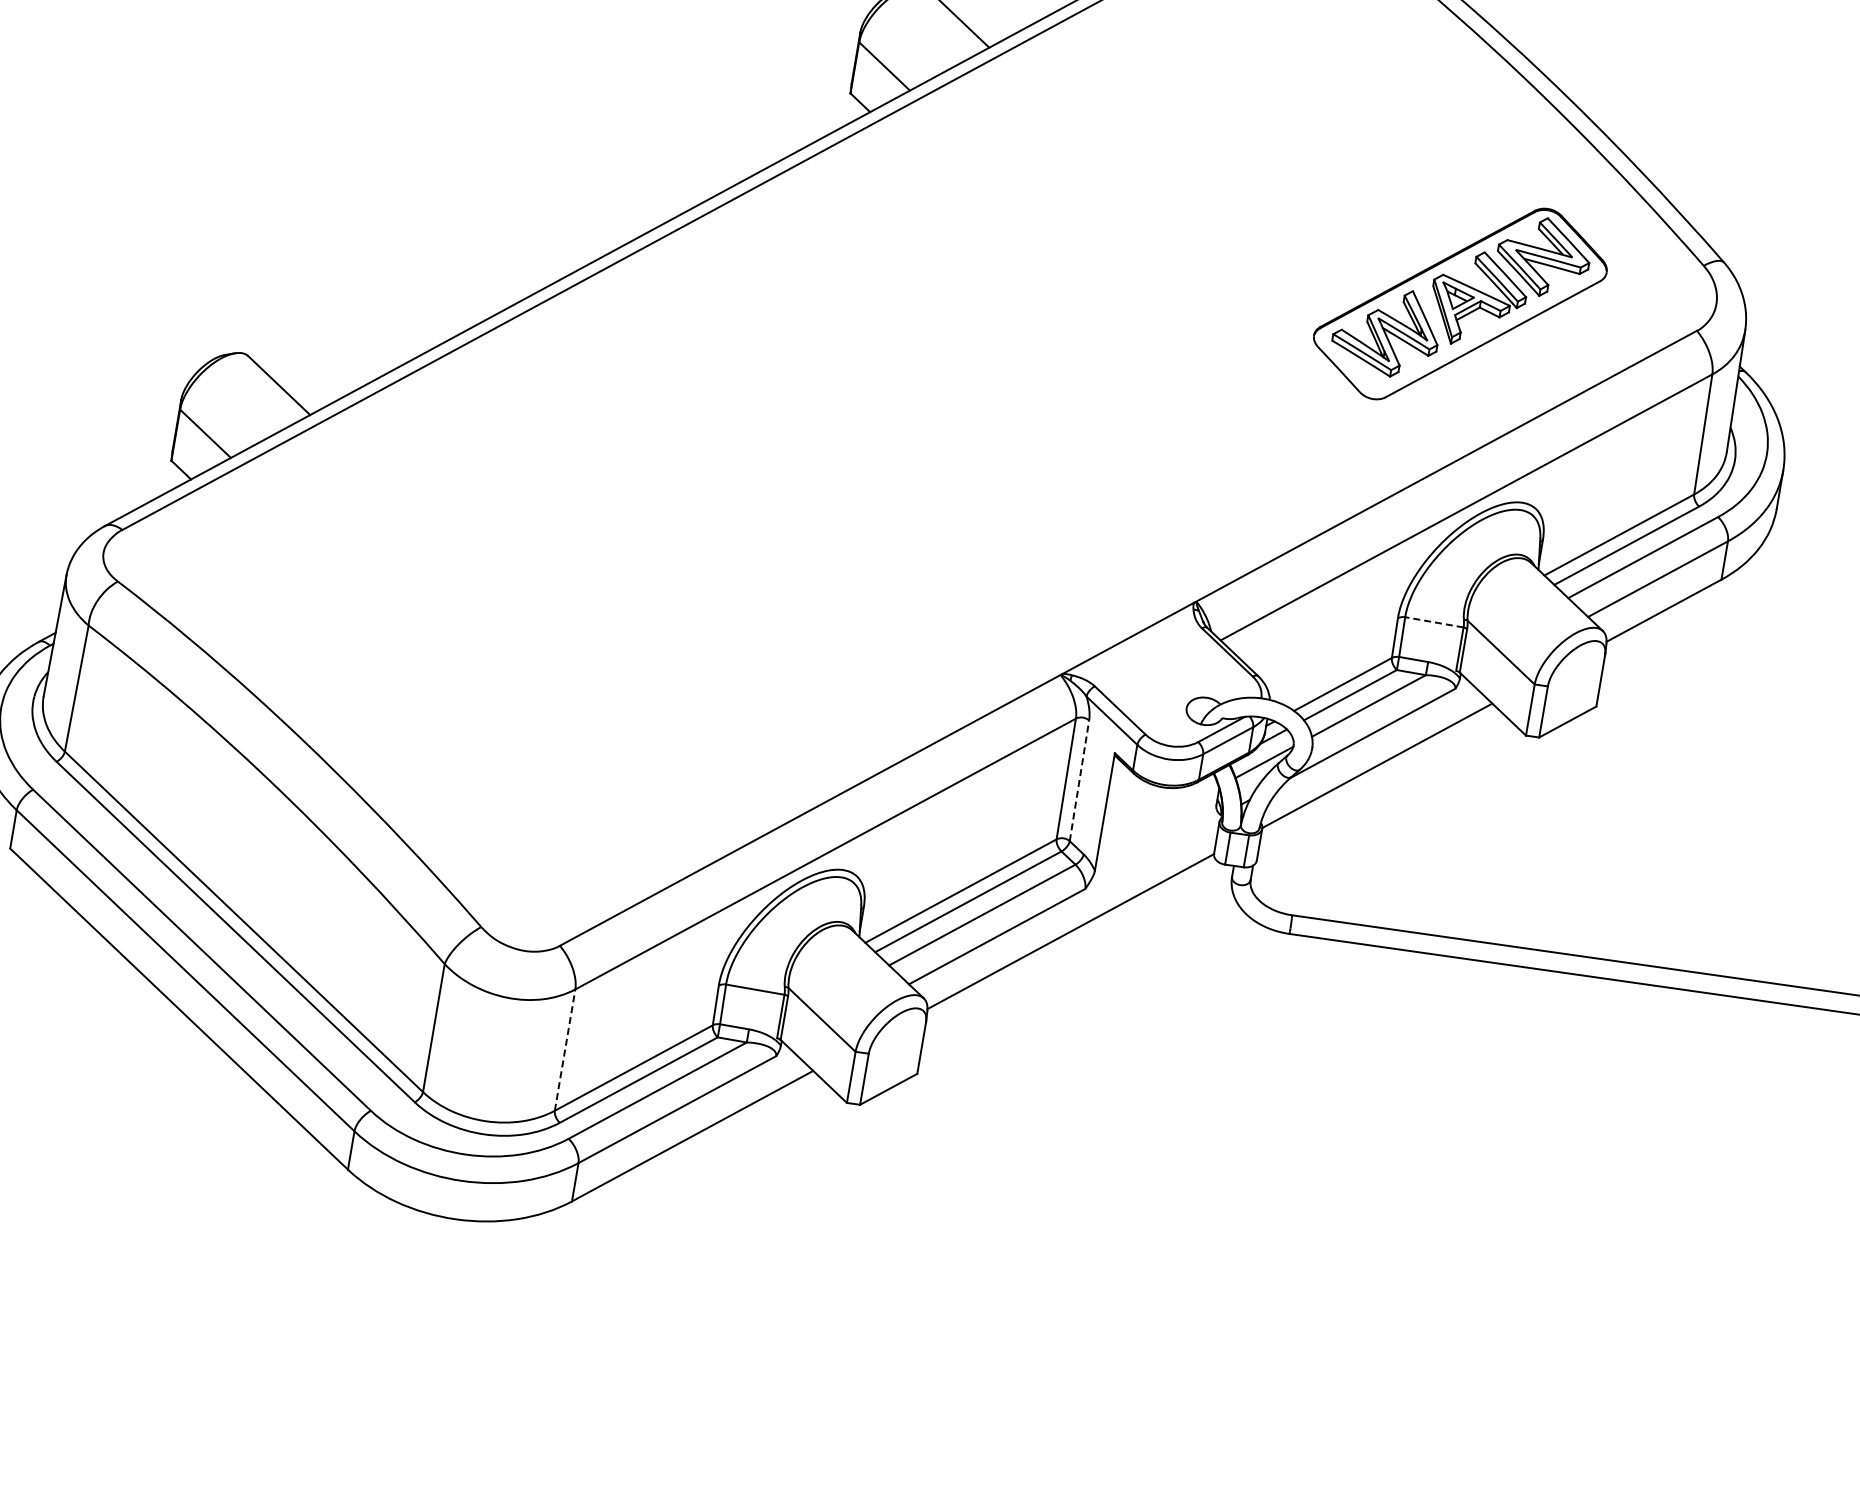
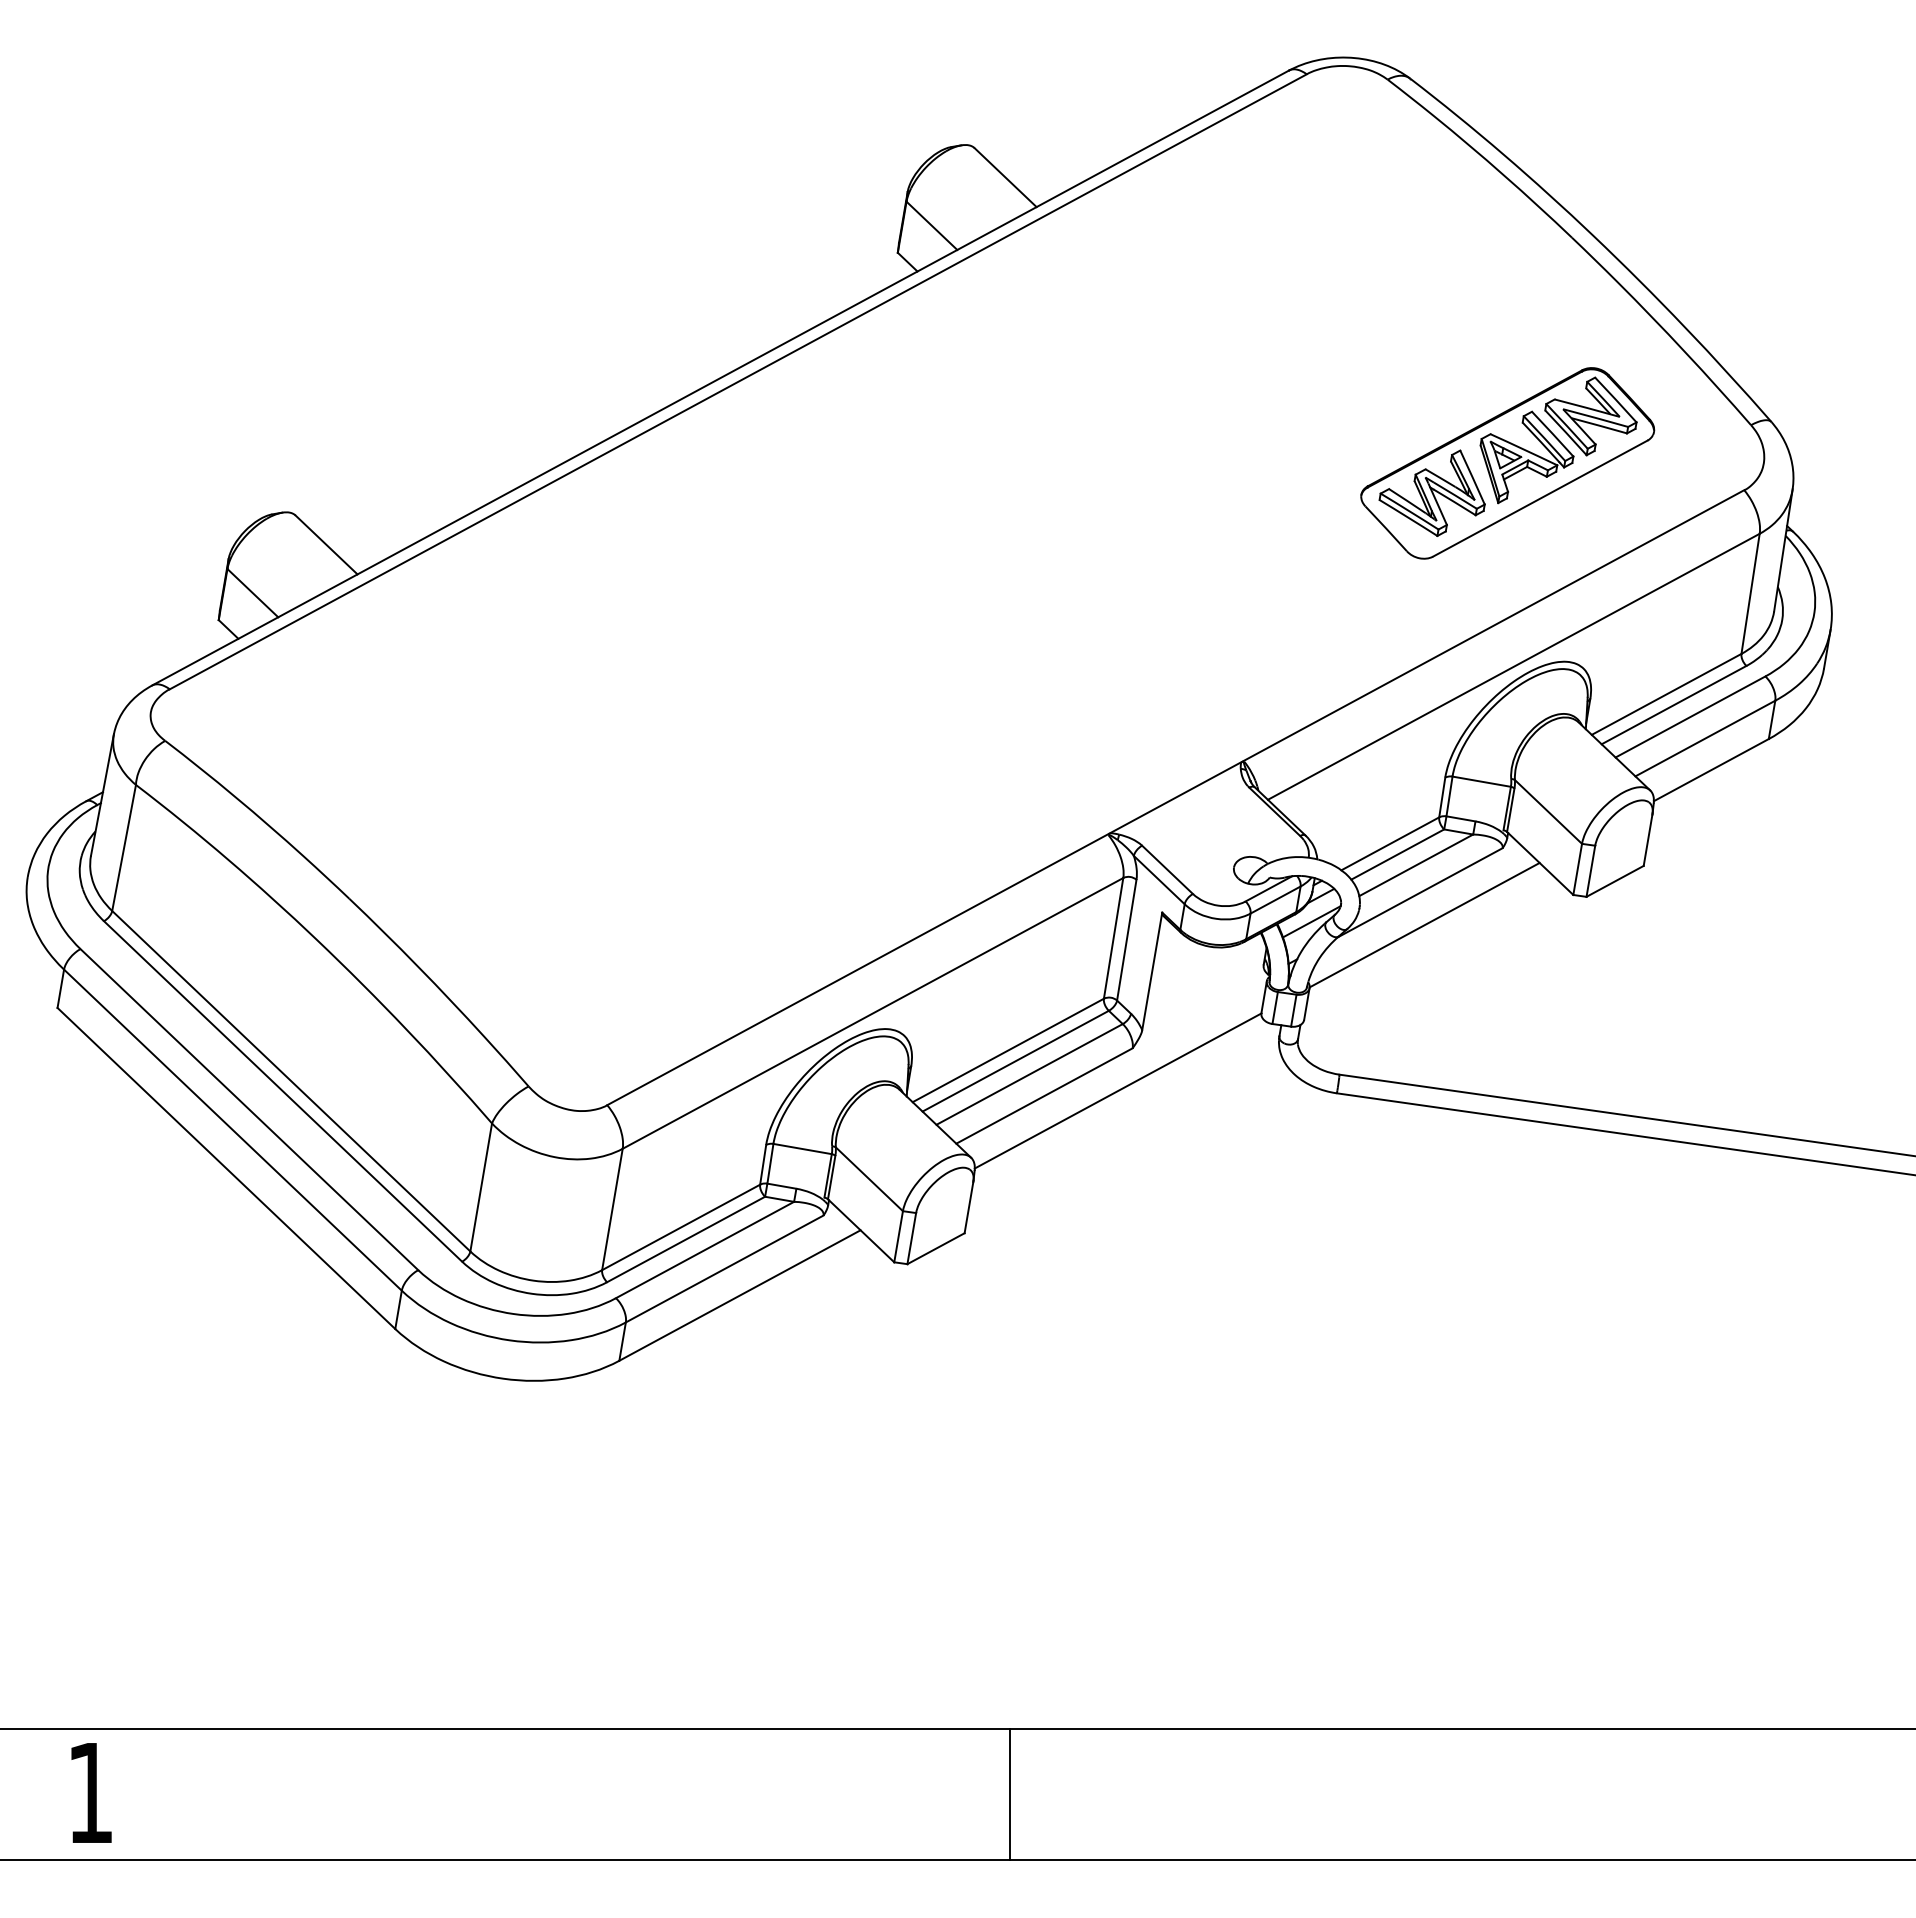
line: (1434, 622) -> (1481, 781), dashed -> solid
line: (1079, 780) -> (1126, 939), dashed -> solid
line: (565, 1050) -> (612, 1209), dashed -> solid

